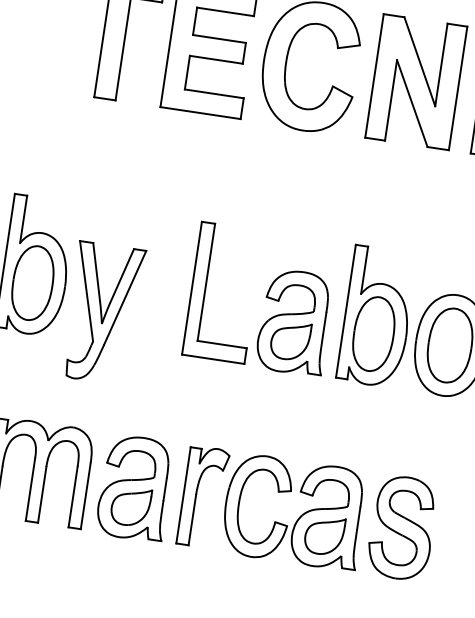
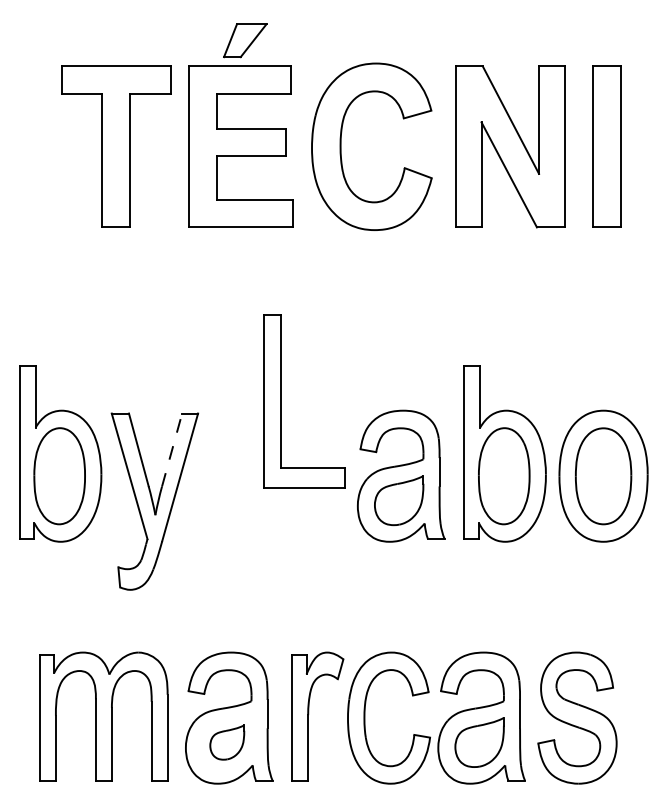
line: (122, 276) -> (172, 450), solid -> dashed
part: (205, 290) -> (281, 401), moved
part: (131, 506) -> (227, 742), size x0.7

